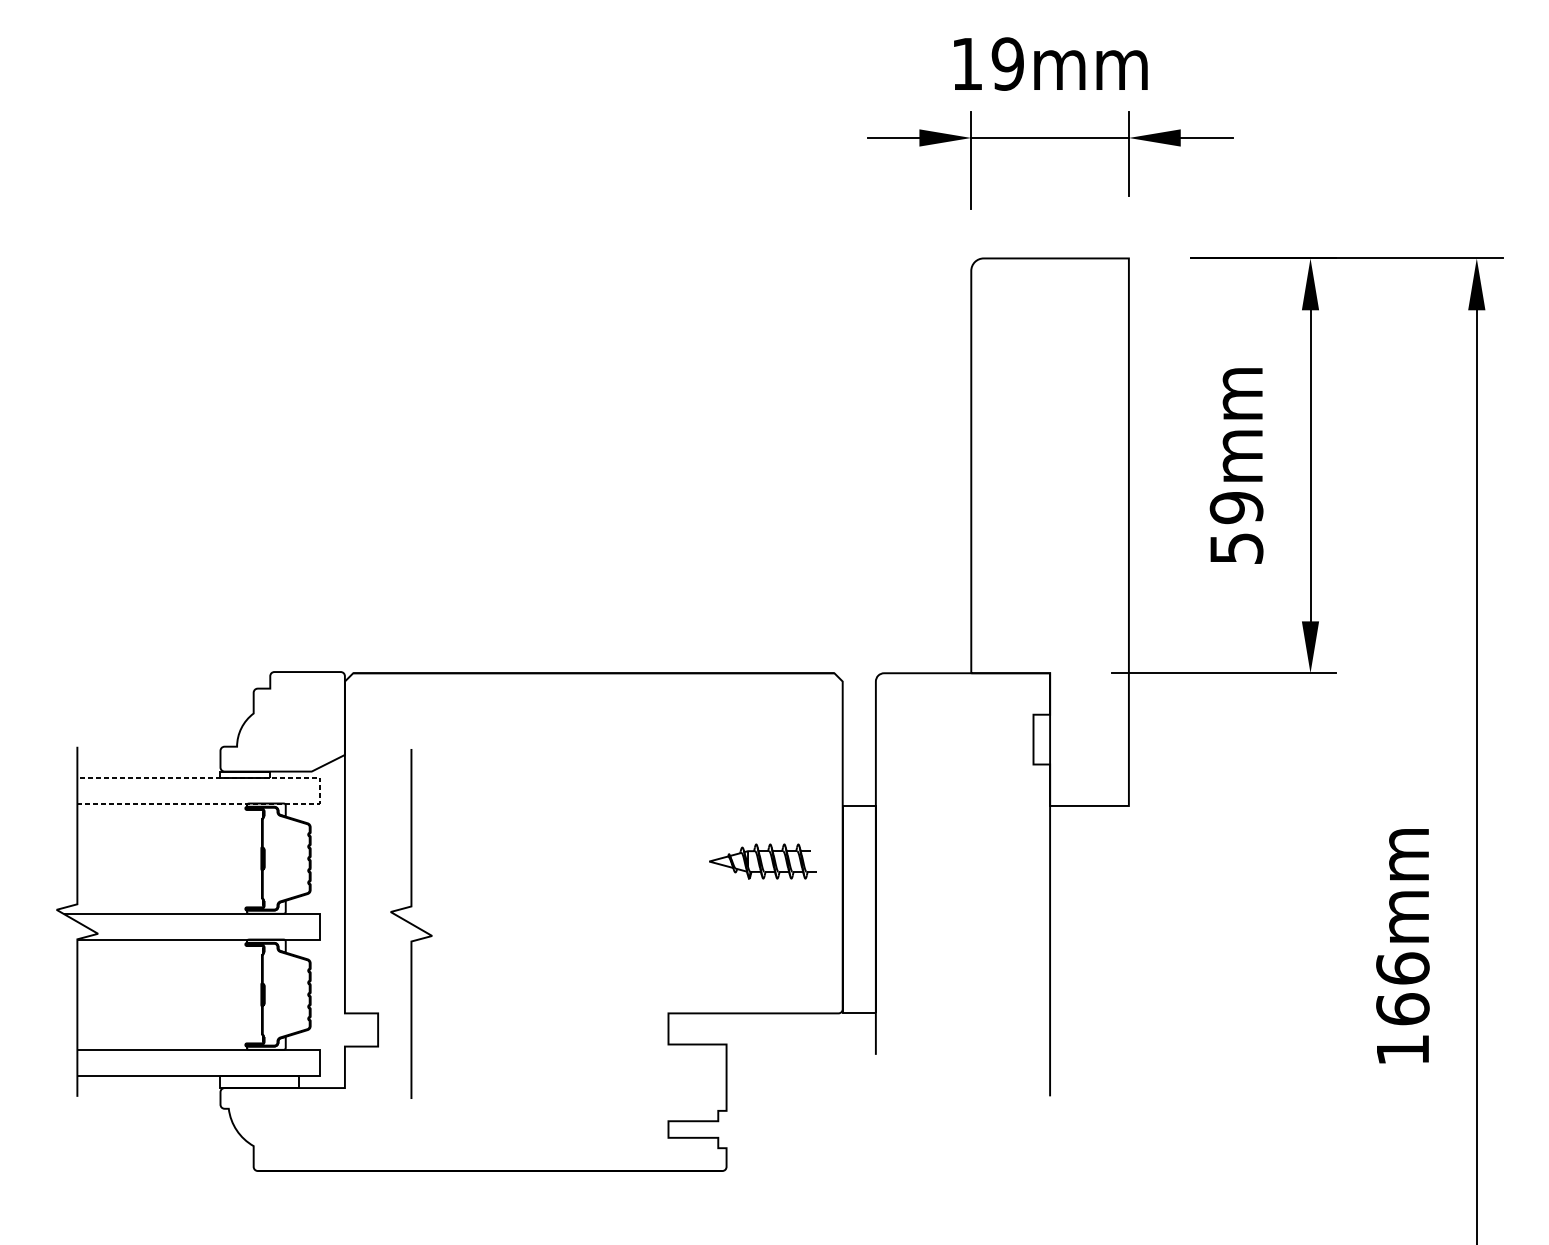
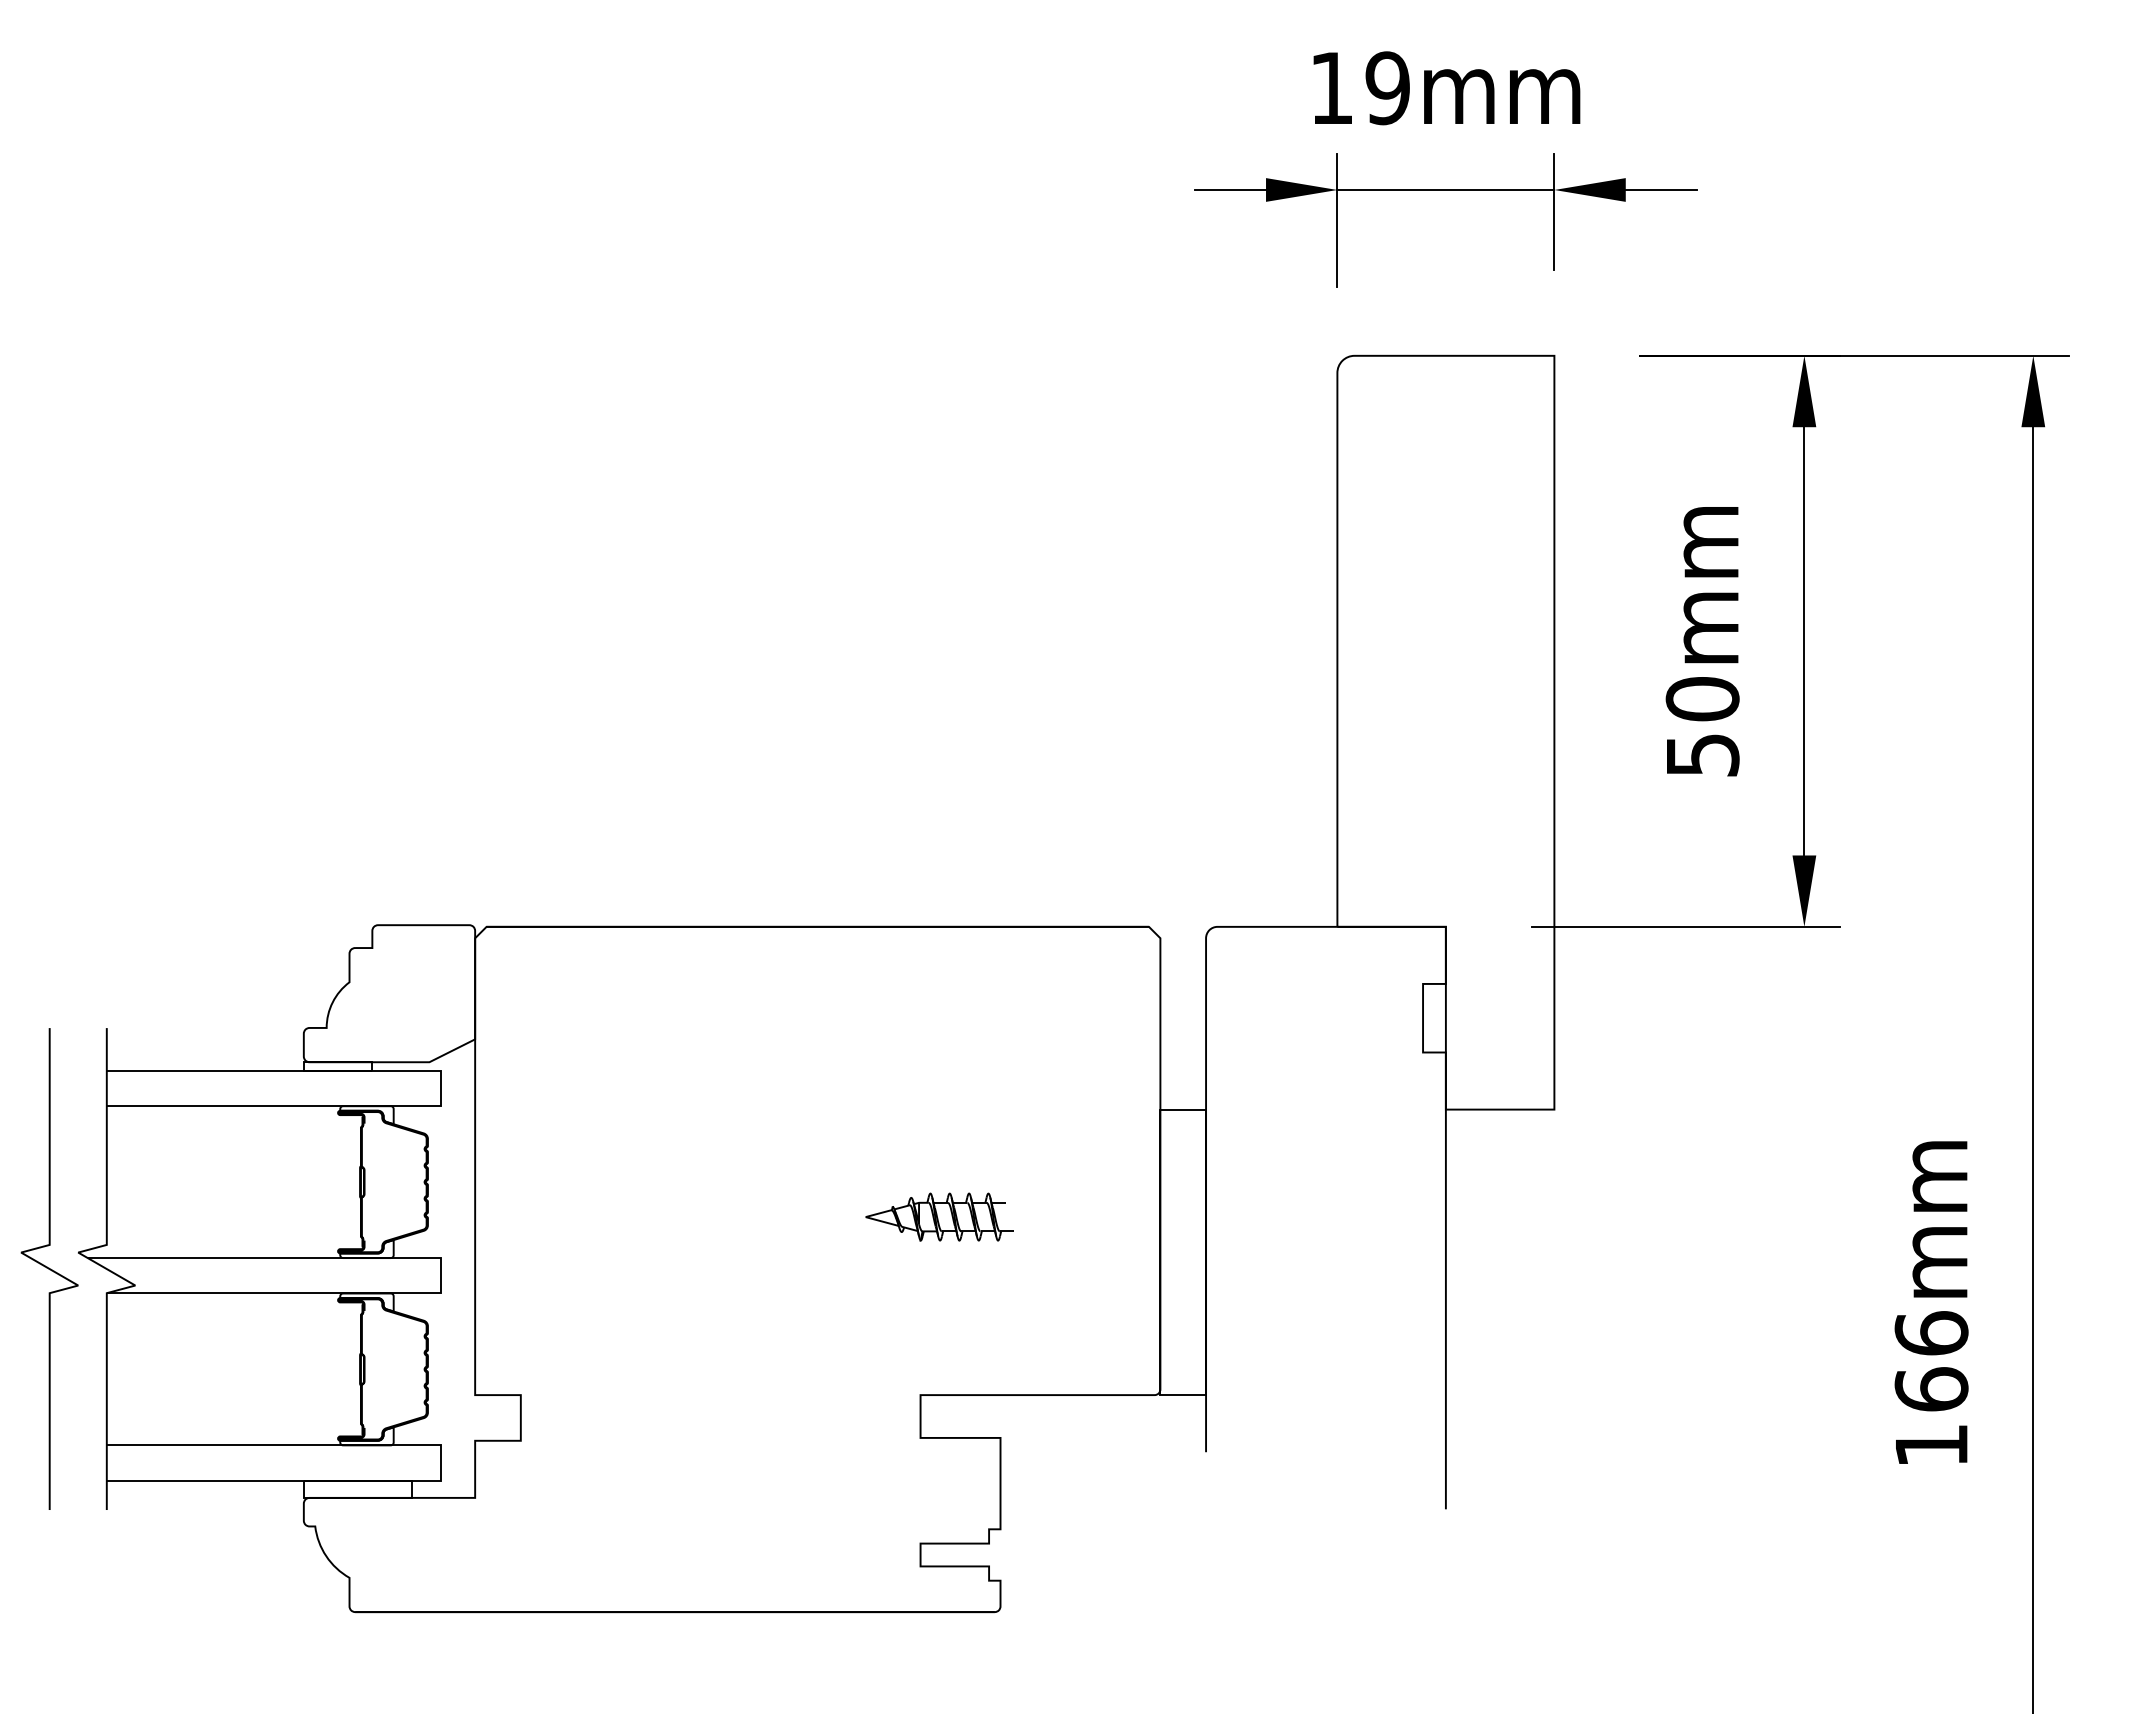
text: (1236, 508) -> (1702, 699), 59mm -> 50mm
line: (319, 790) -> (440, 1088), dashed -> solid
part: (762, 861) -> (939, 1216), moved
curve: (411, 923) -> (49, 1268), moved

